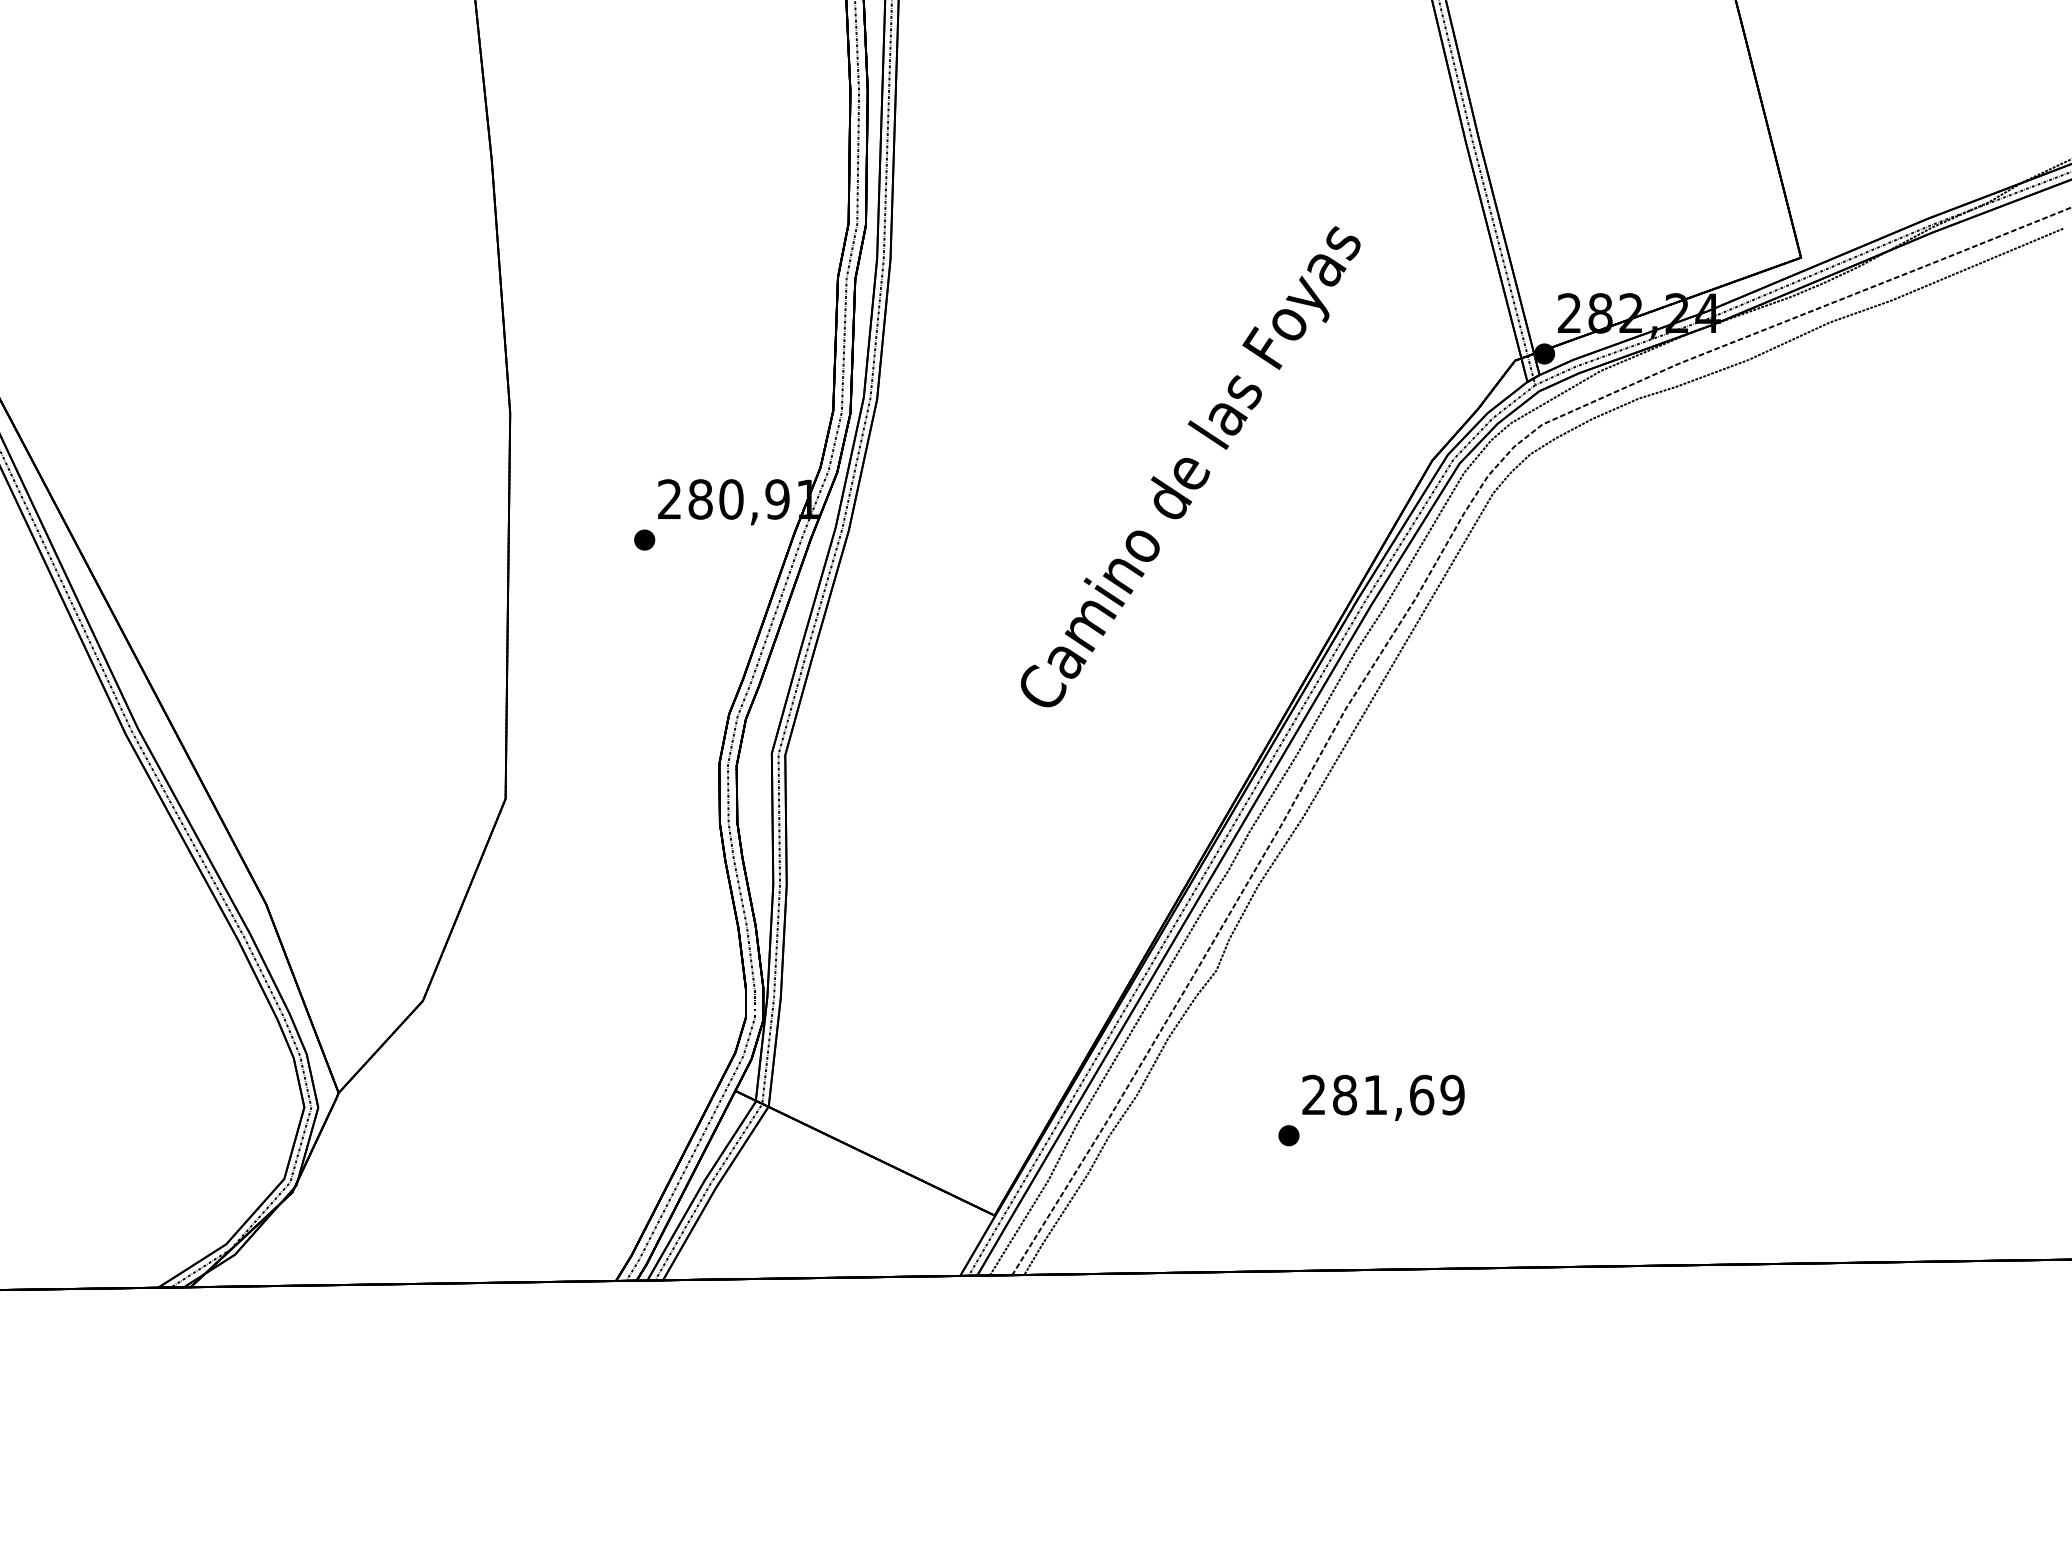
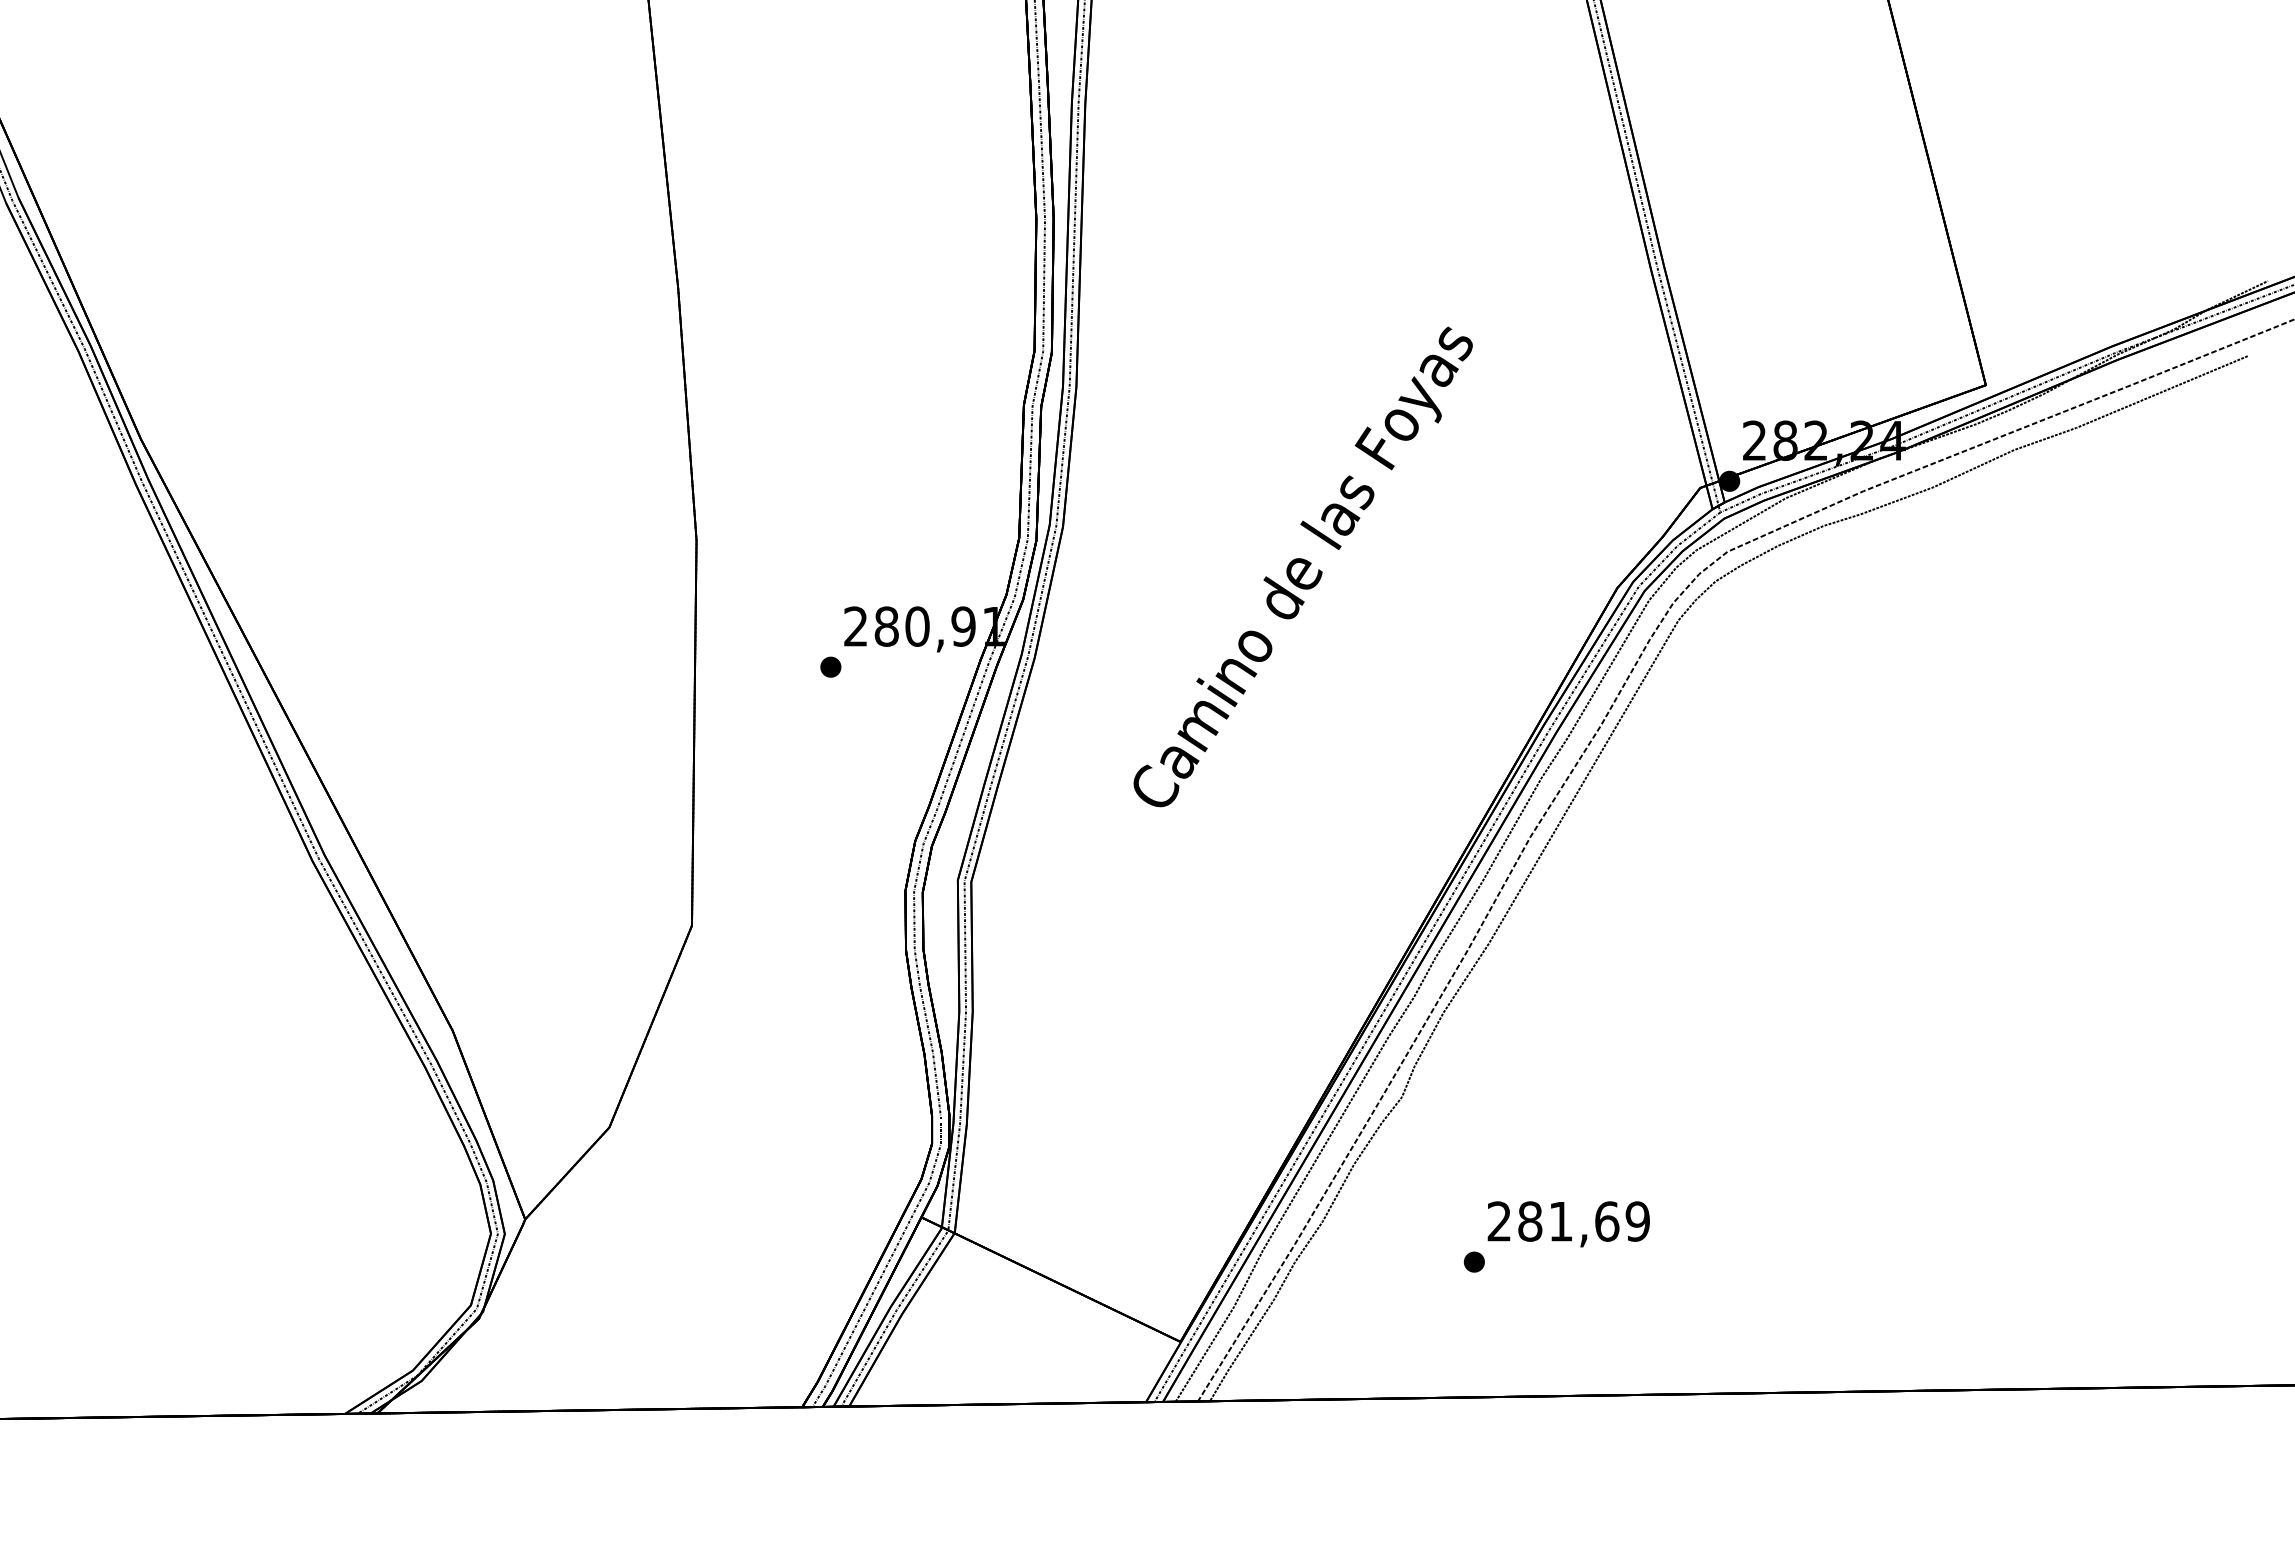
text: (1189, 466) -> (1302, 566), moved

